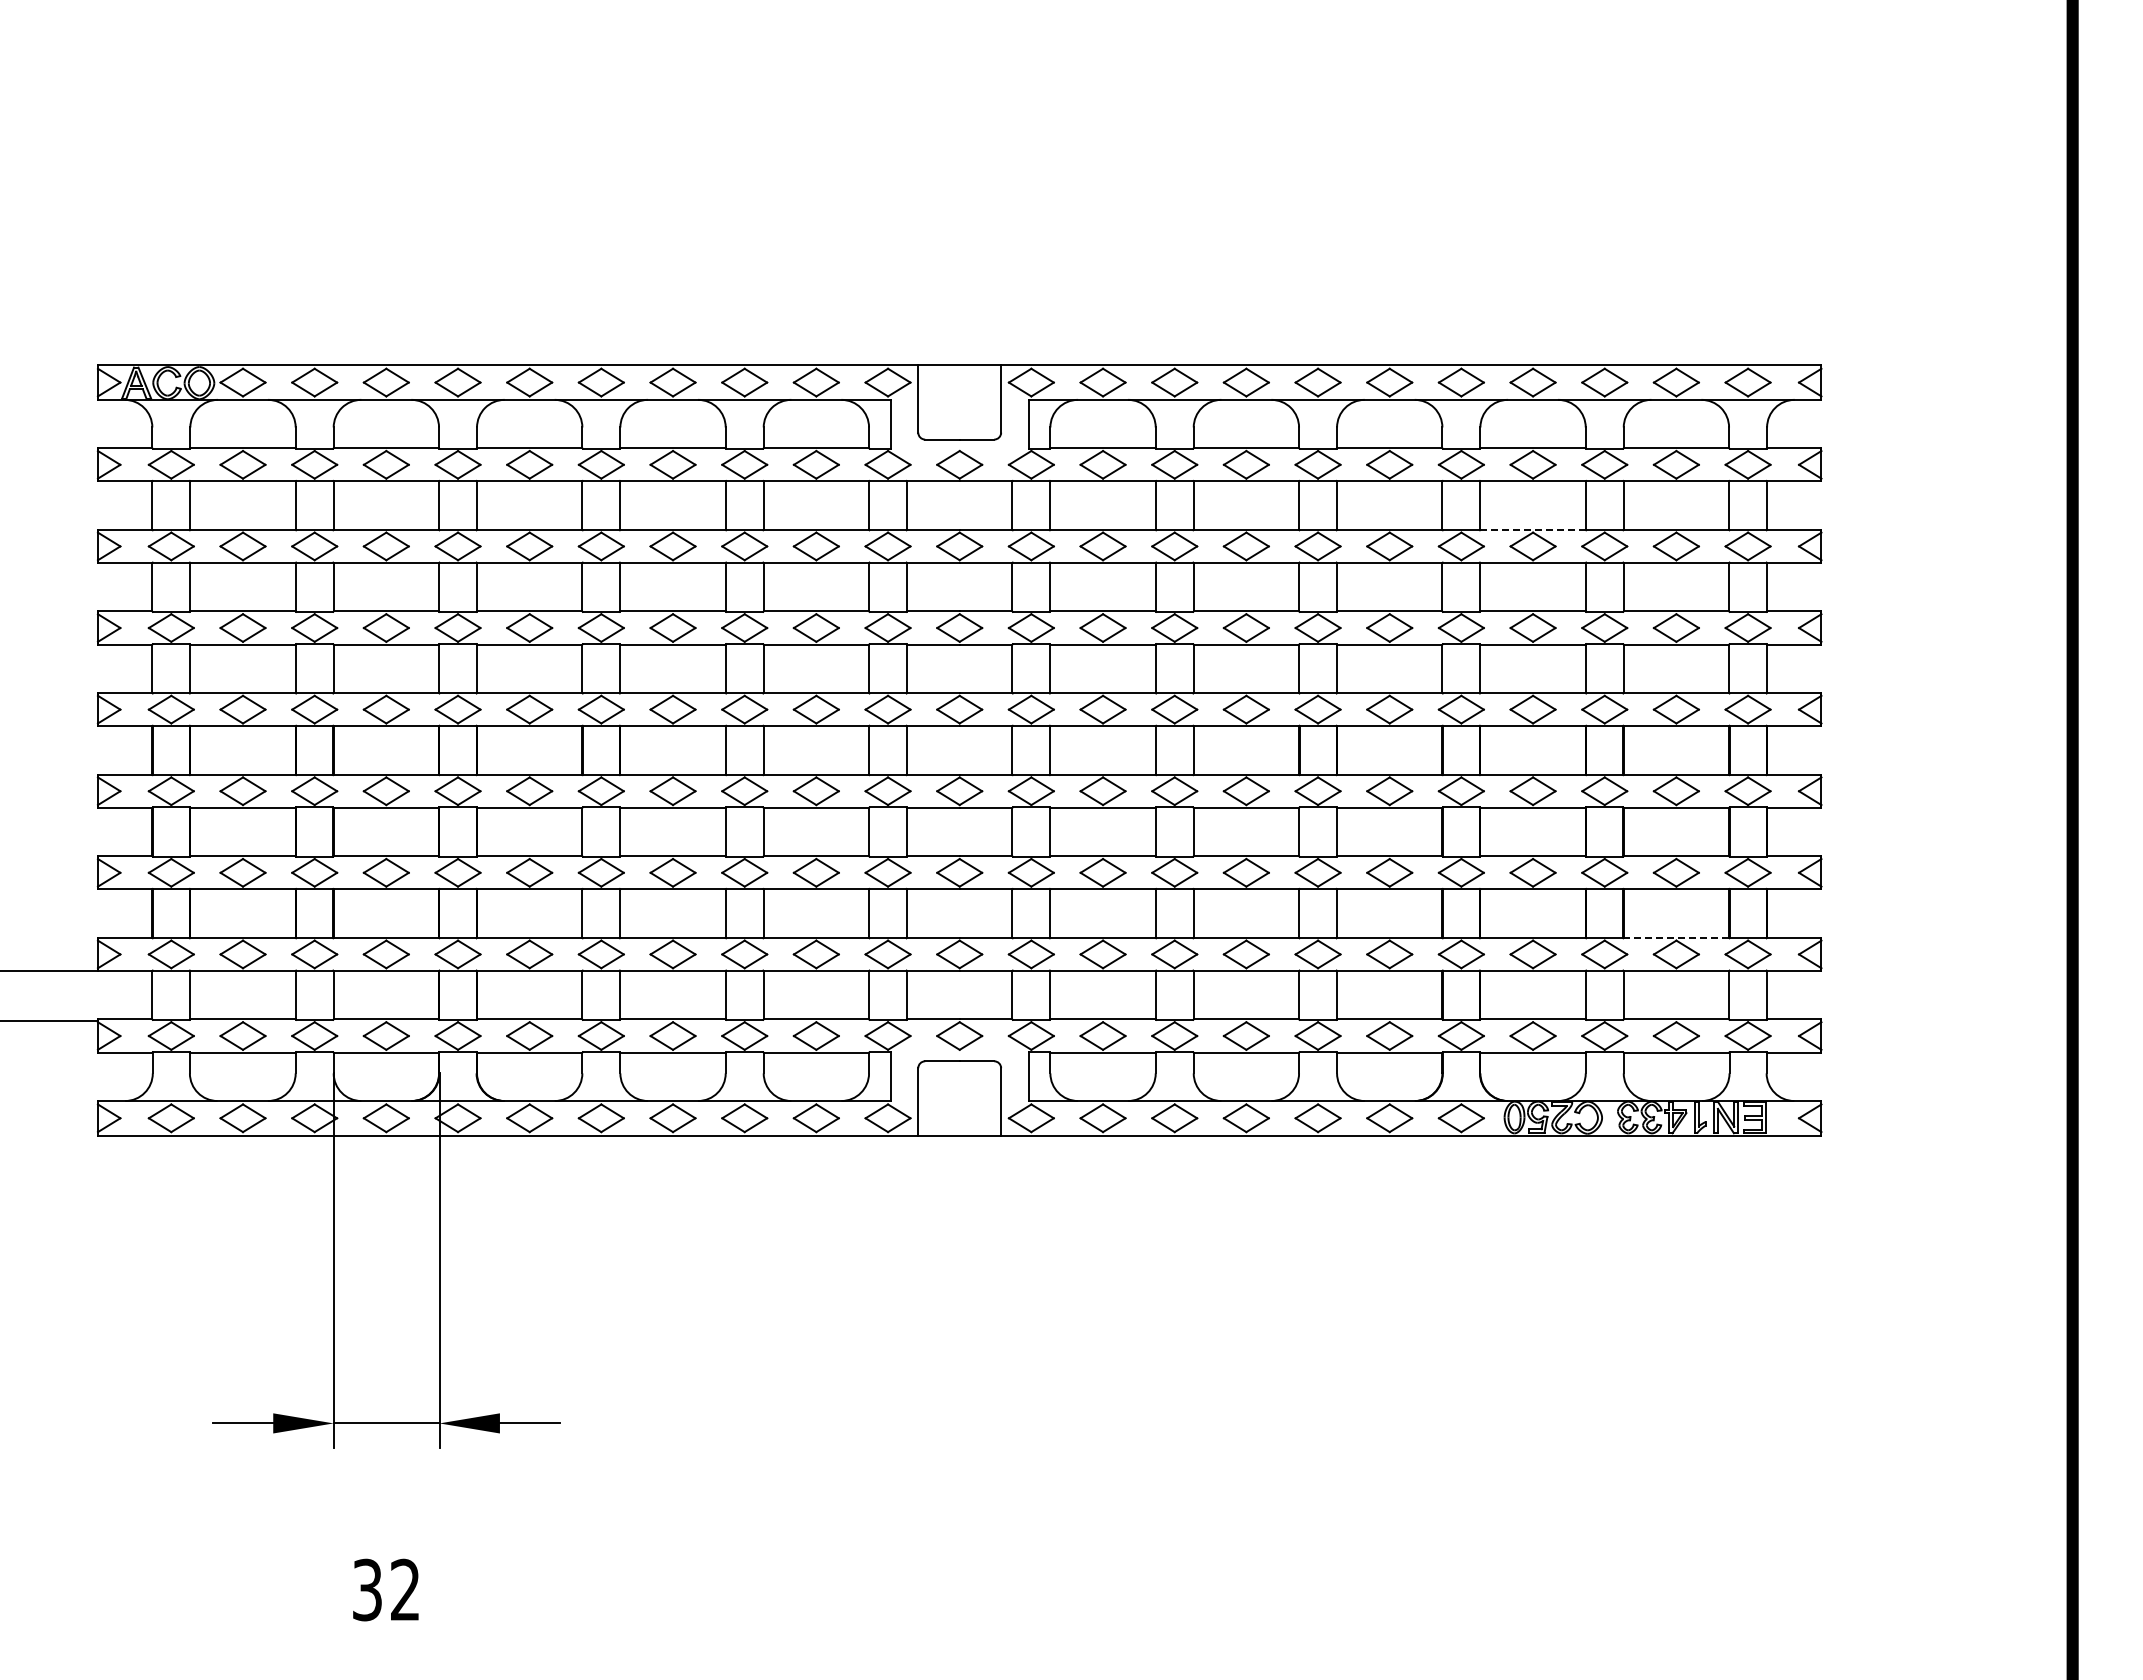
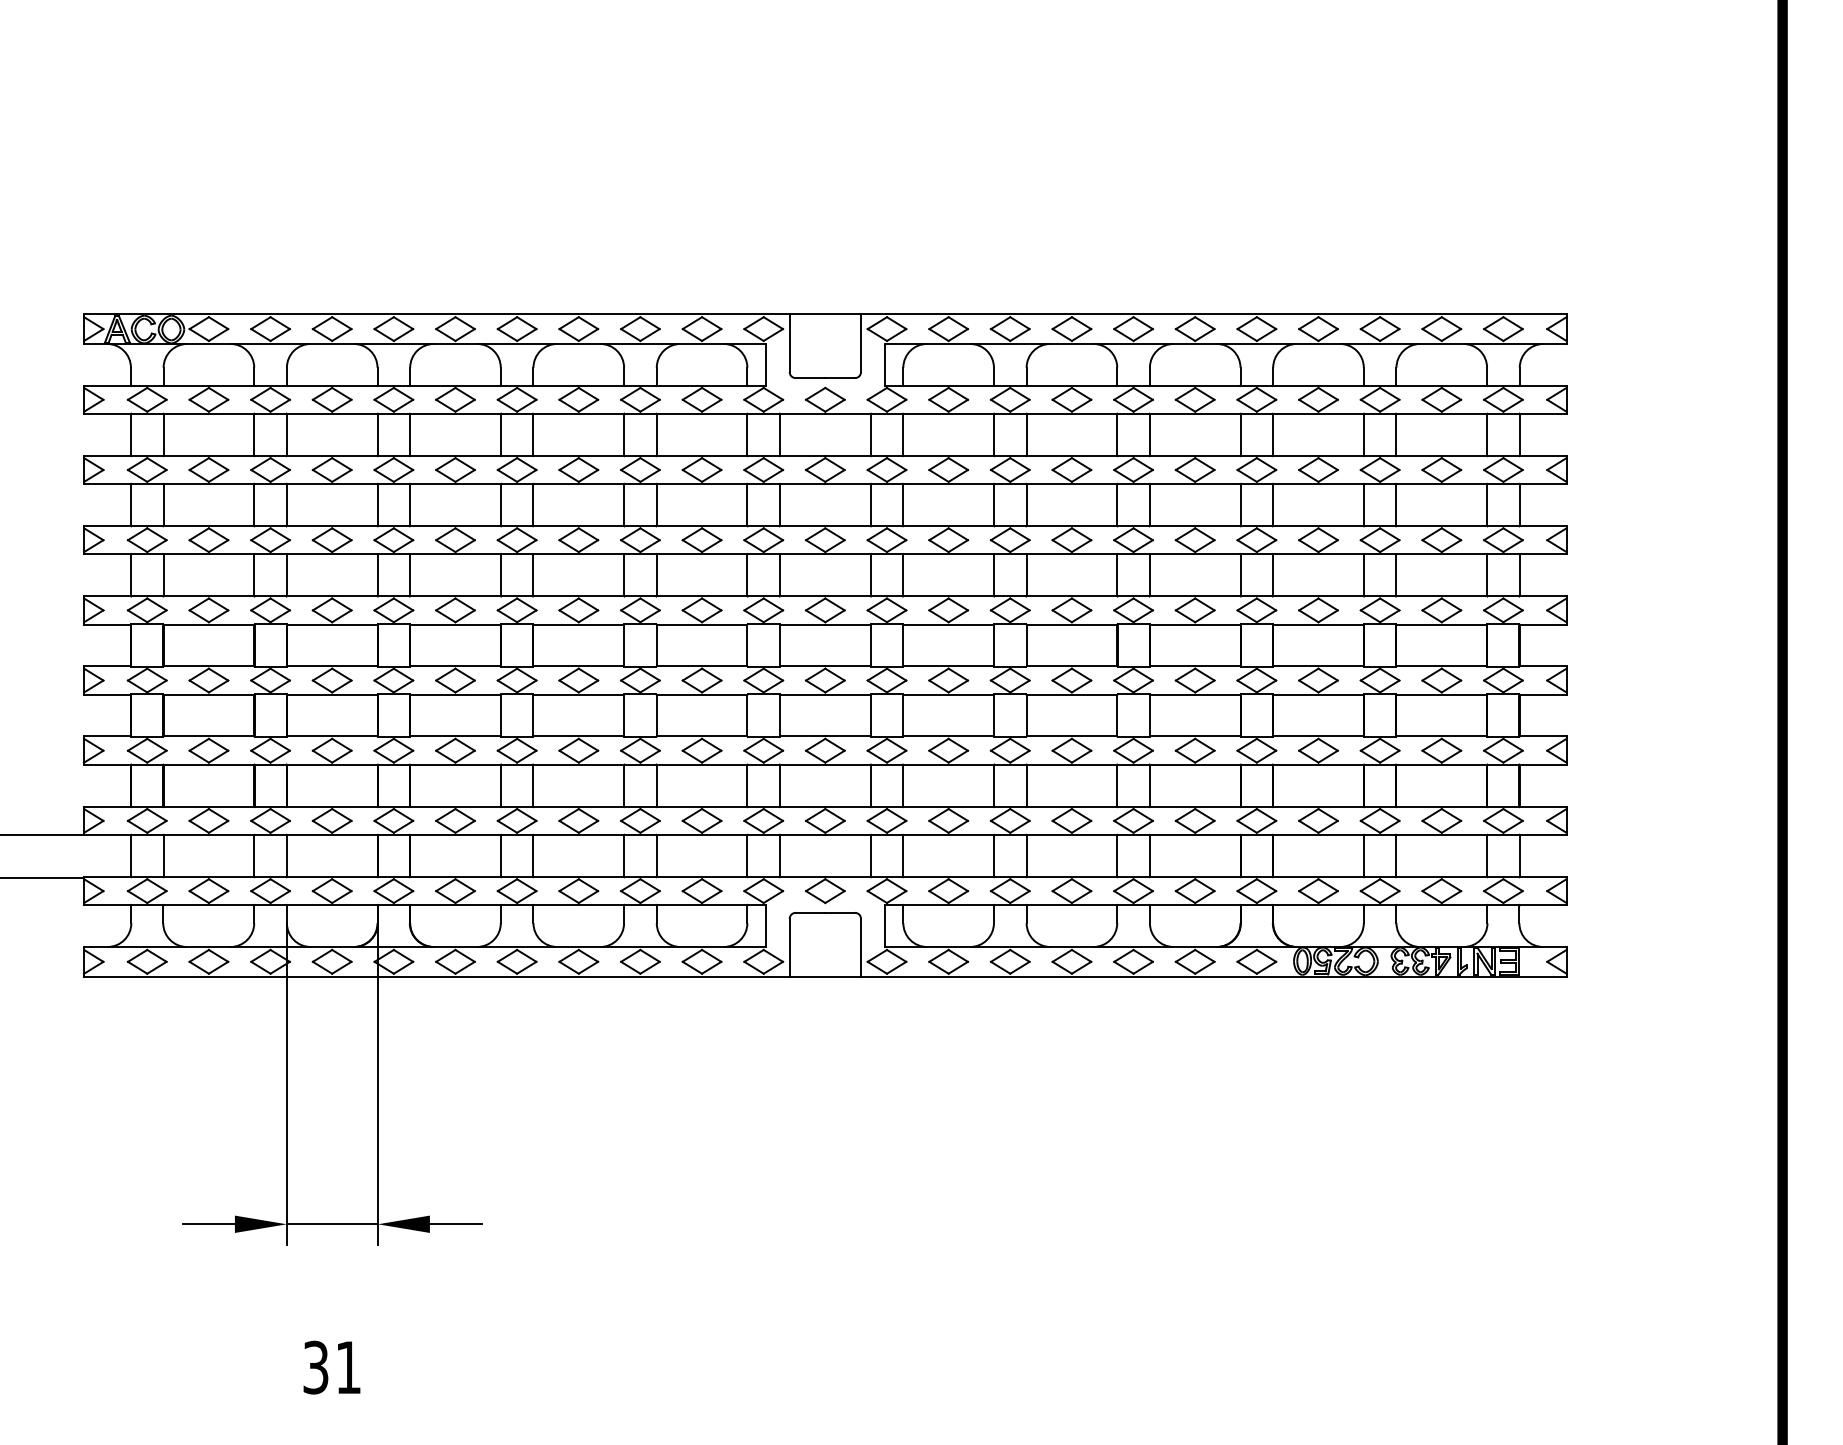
line: (1533, 529) -> (1318, 455), dashed -> solid
line: (1676, 937) -> (1441, 806), dashed -> solid
text: (404, 1589) -> (347, 1367), 32 -> 31

